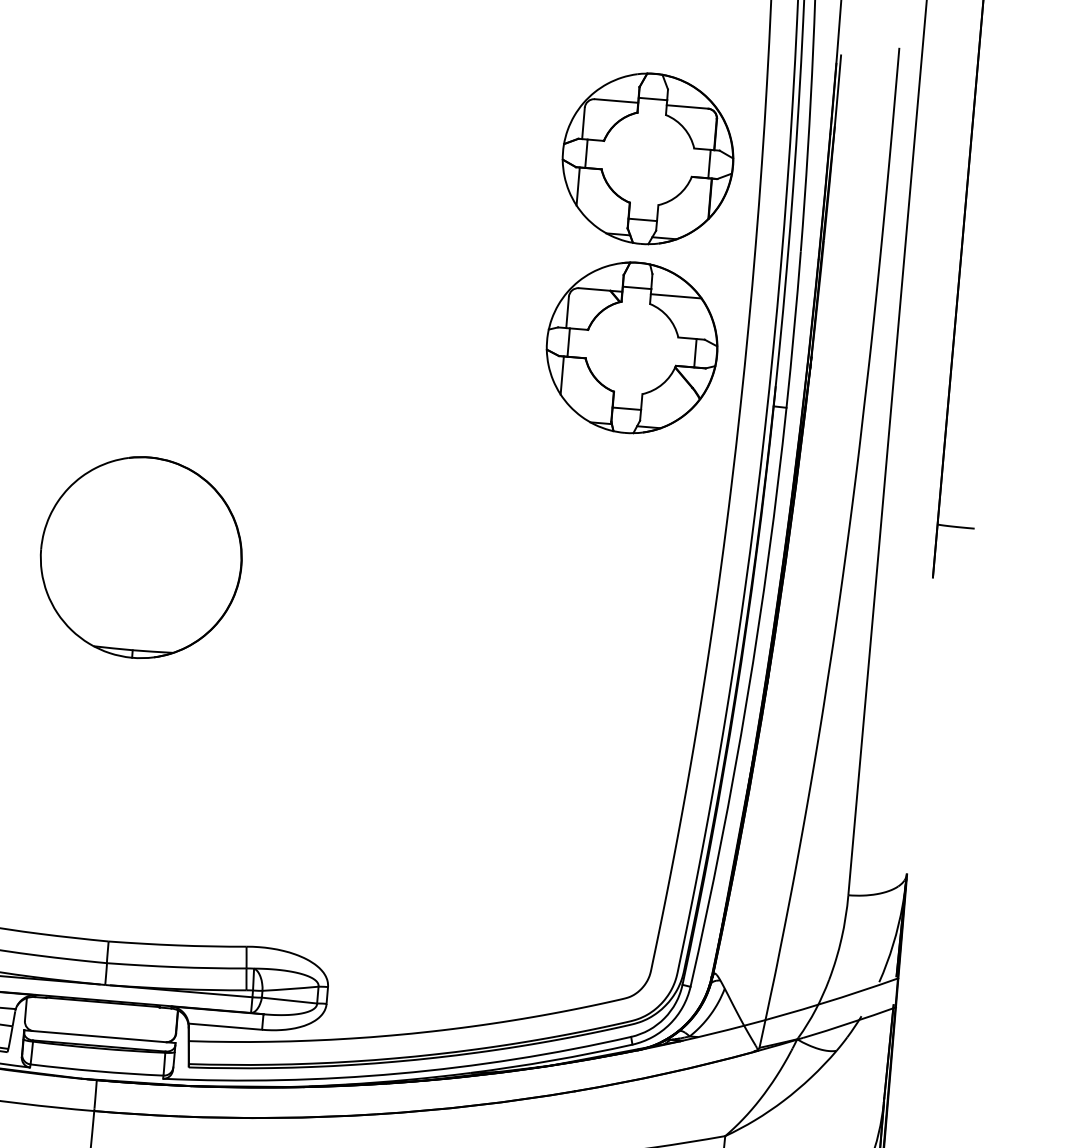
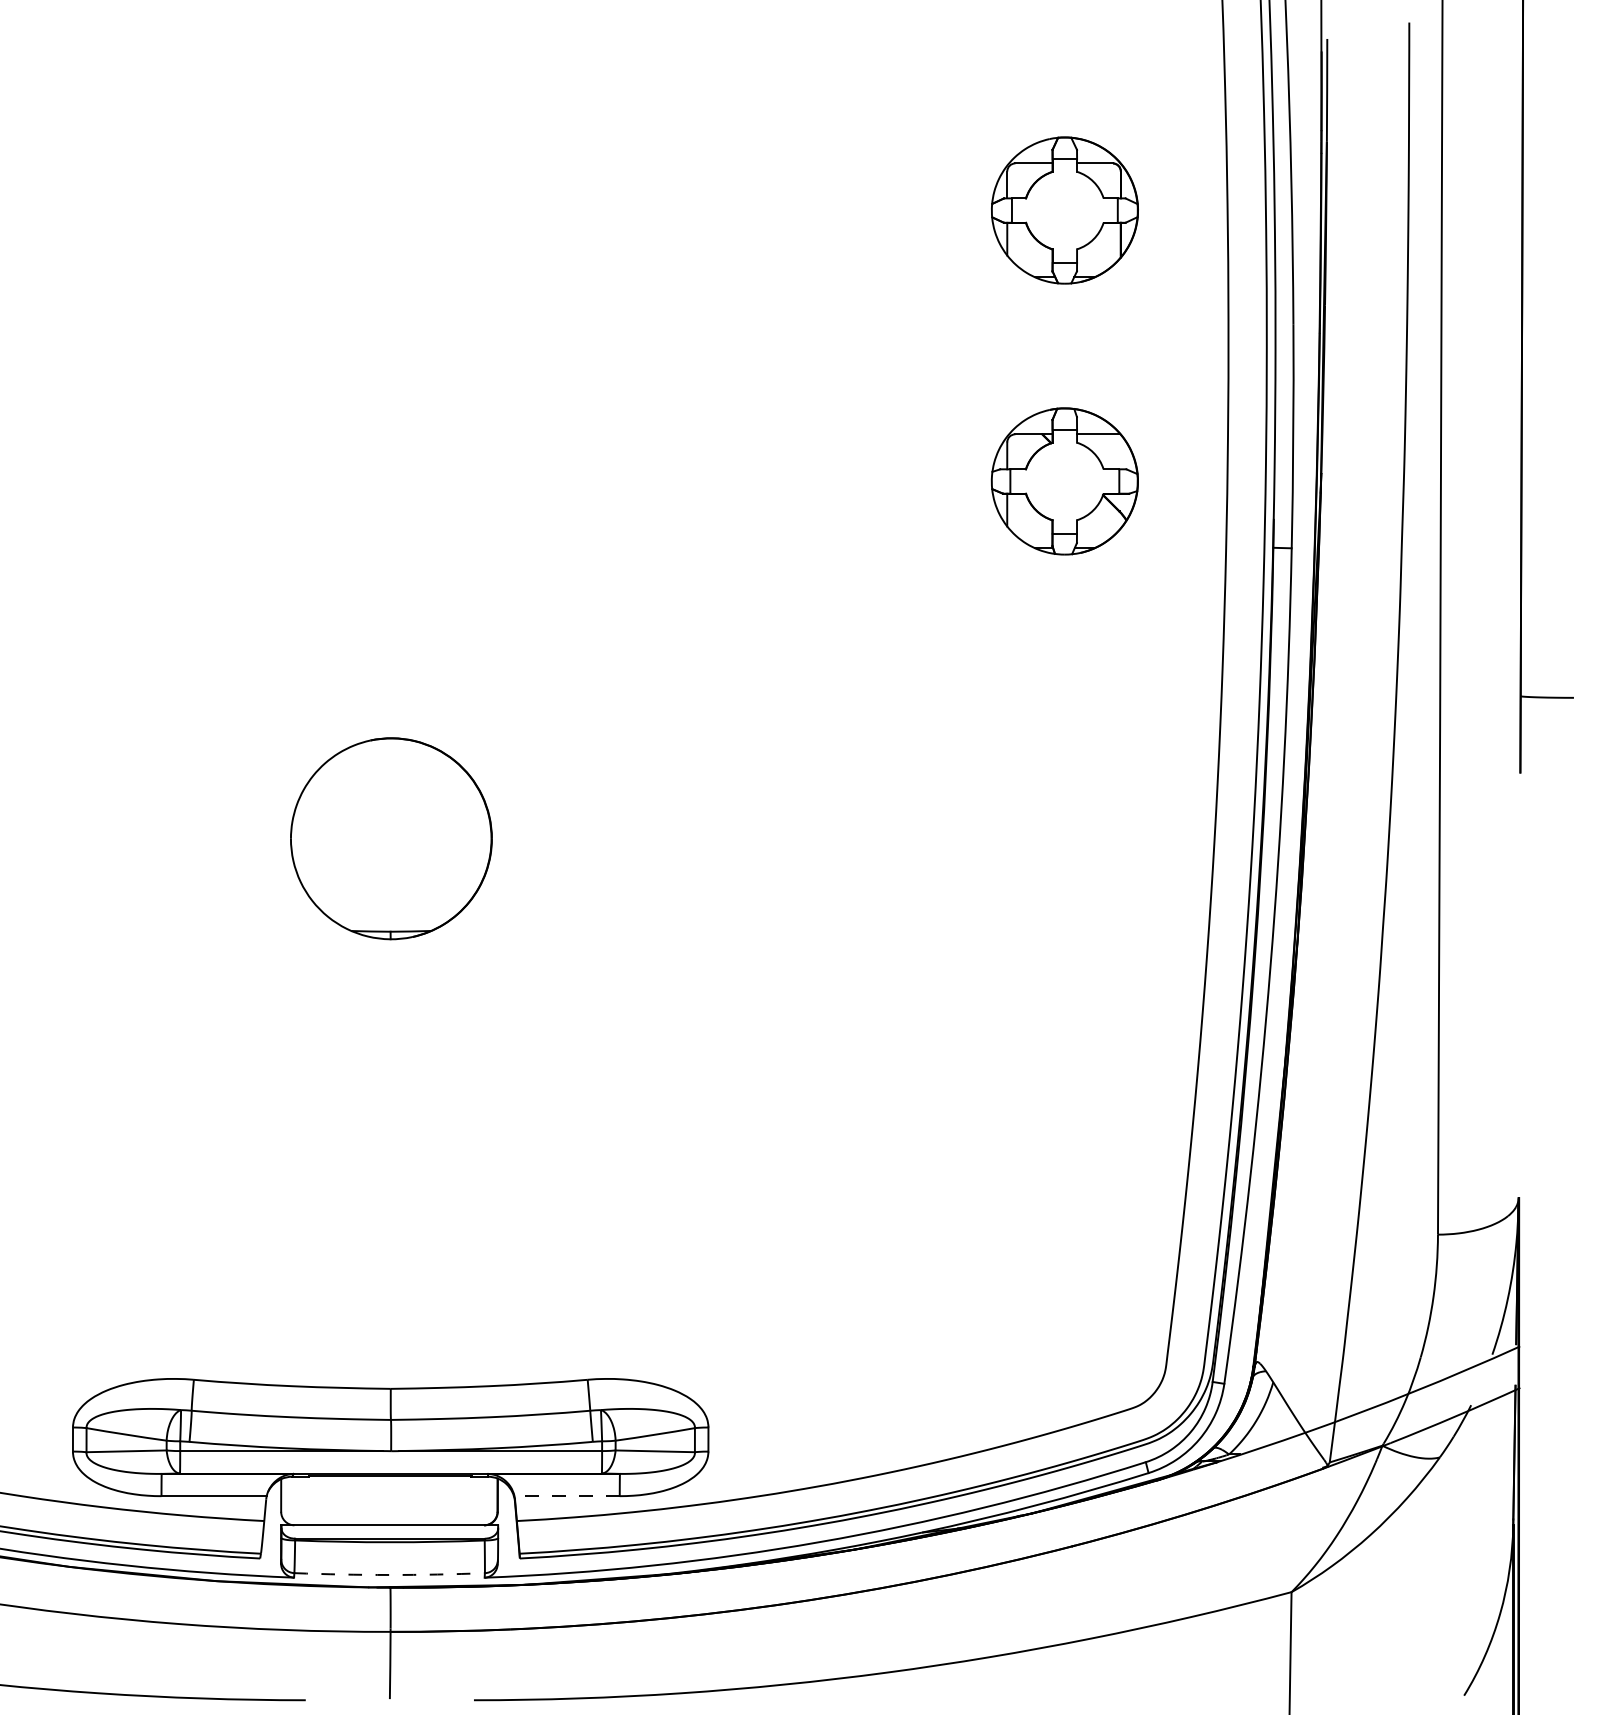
part: (647, 158) -> (1064, 210), size x0.6
part: (631, 347) -> (1064, 481), size x0.6
part: (141, 557) -> (391, 838), size x0.7
line: (225, 1026) -> (567, 1496), solid -> dashed
arc: (96, 1070) -> (389, 1574), solid -> dashed

